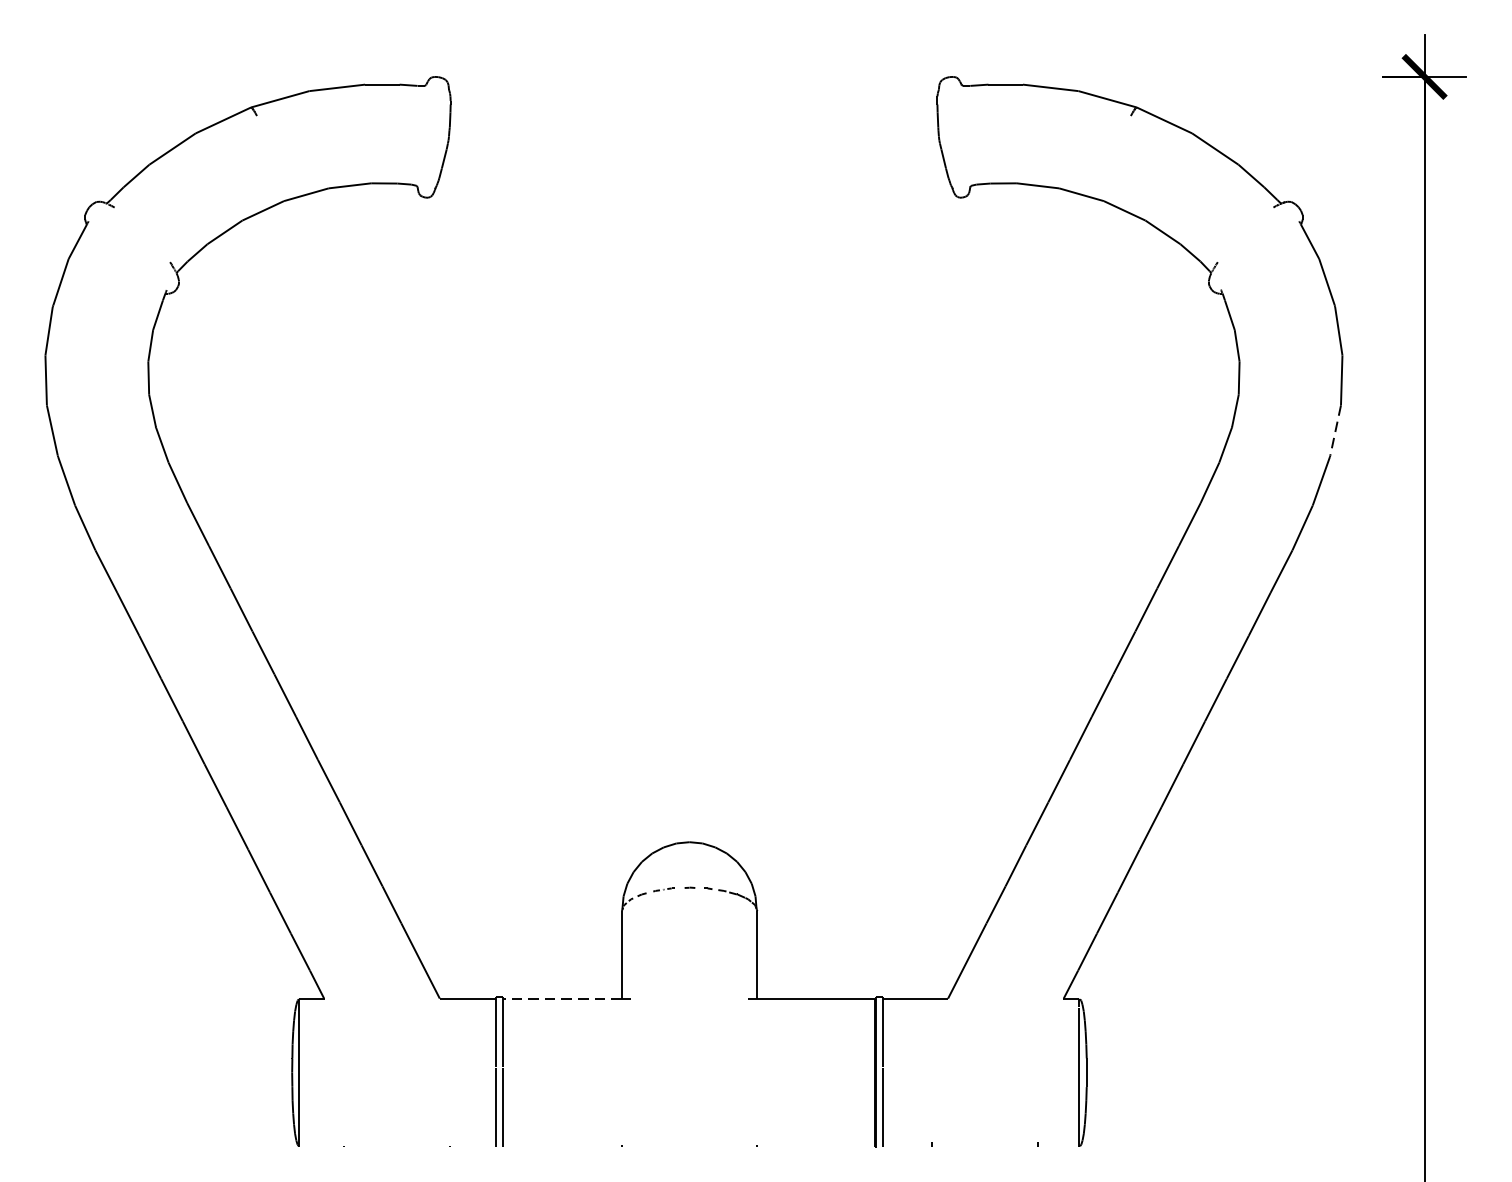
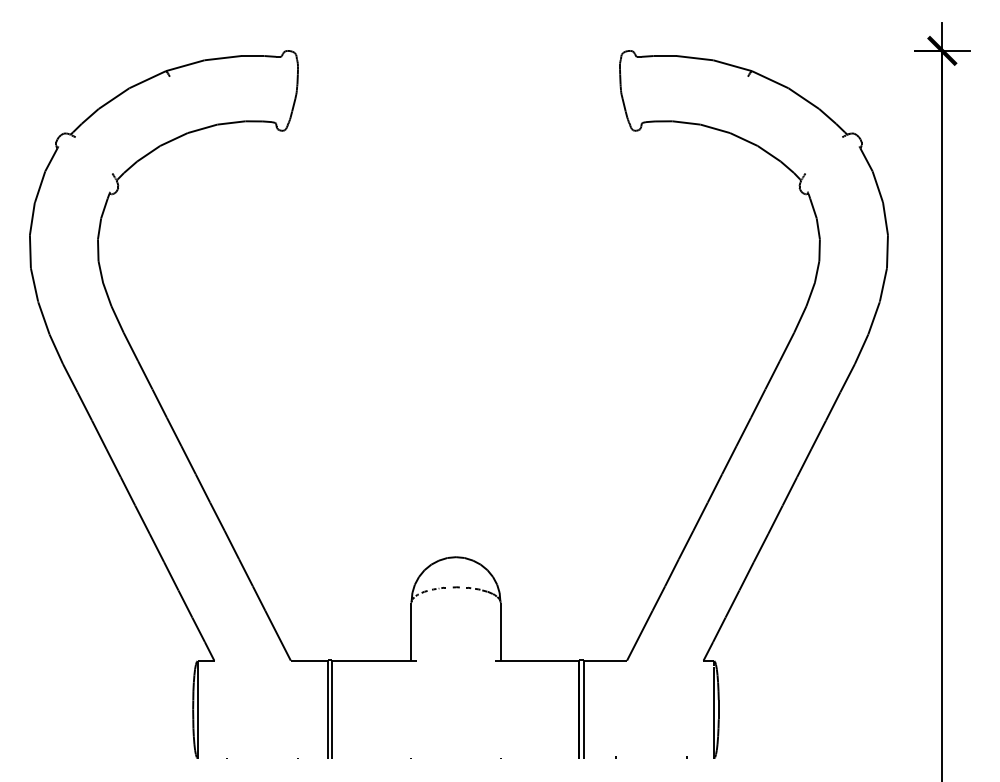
line: (1335, 430) -> (883, 284), dashed -> solid
line: (561, 998) -> (371, 660), dashed -> solid

